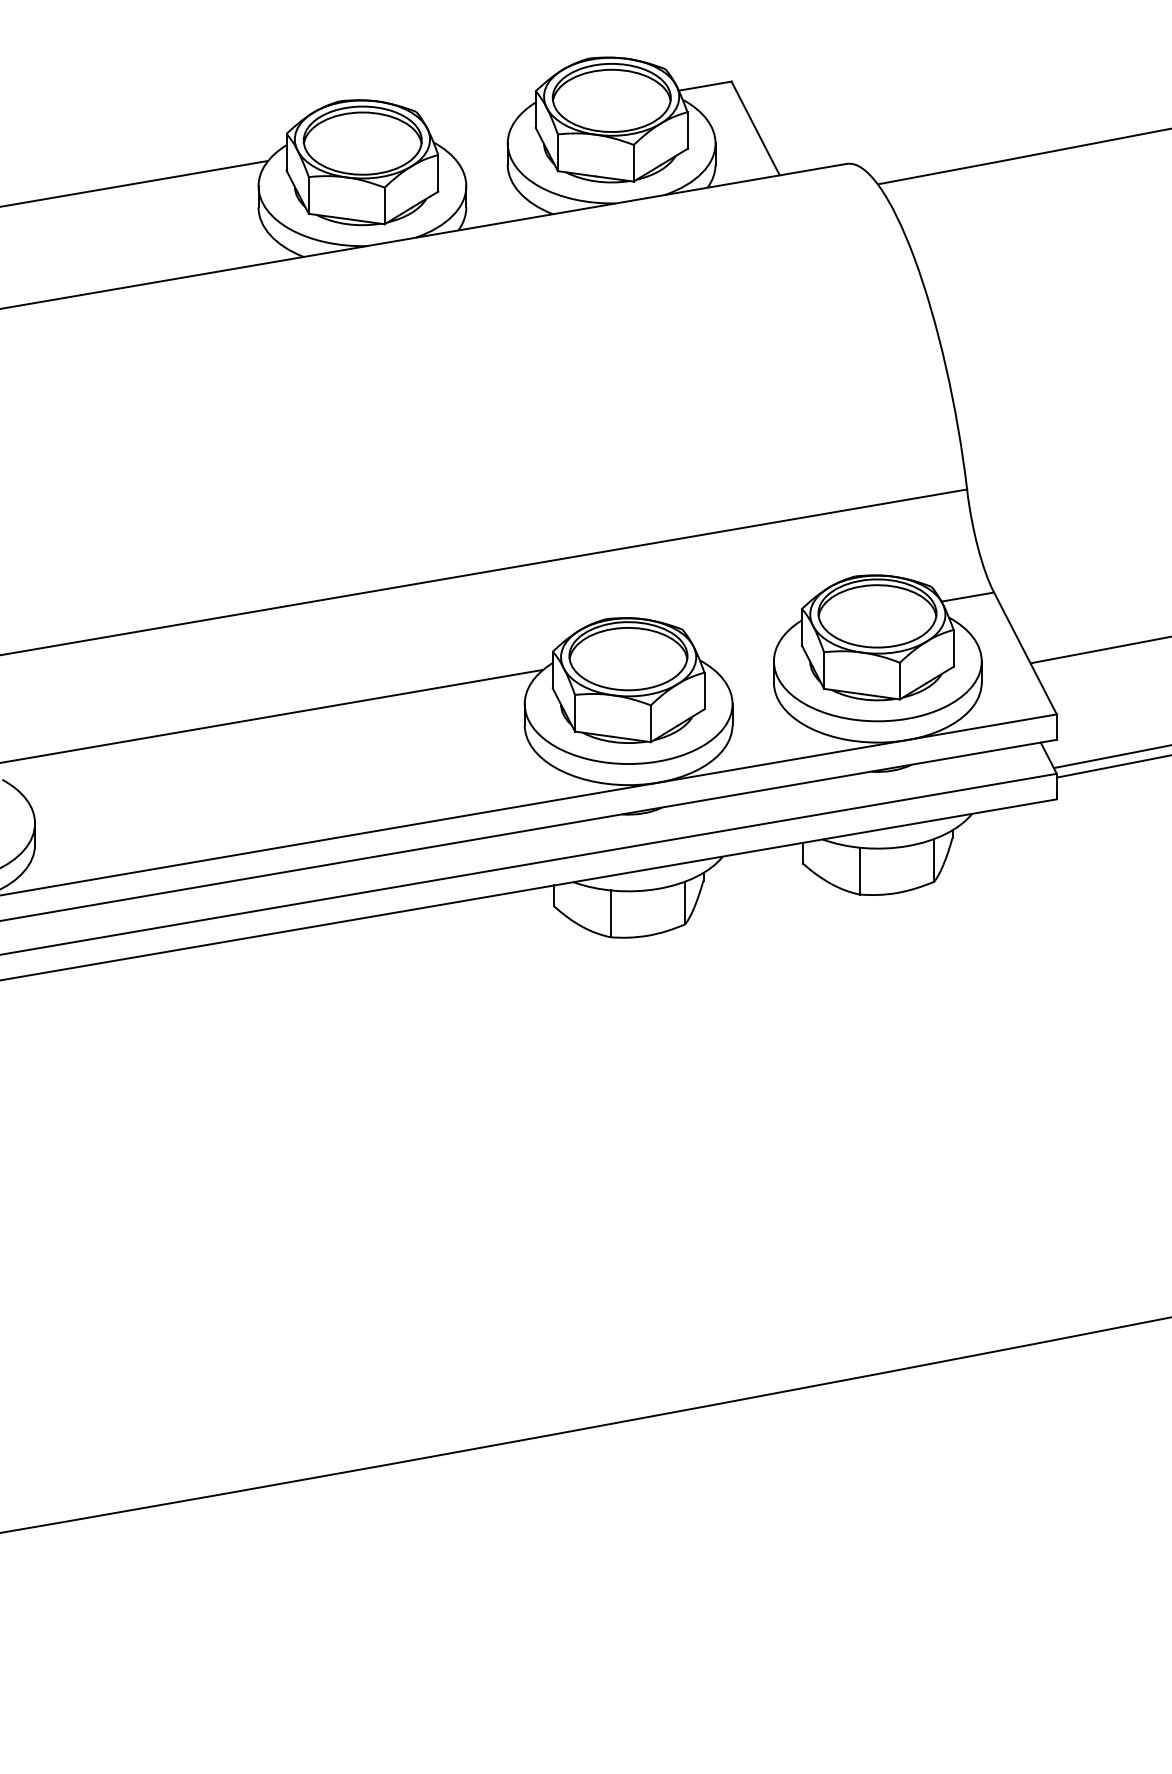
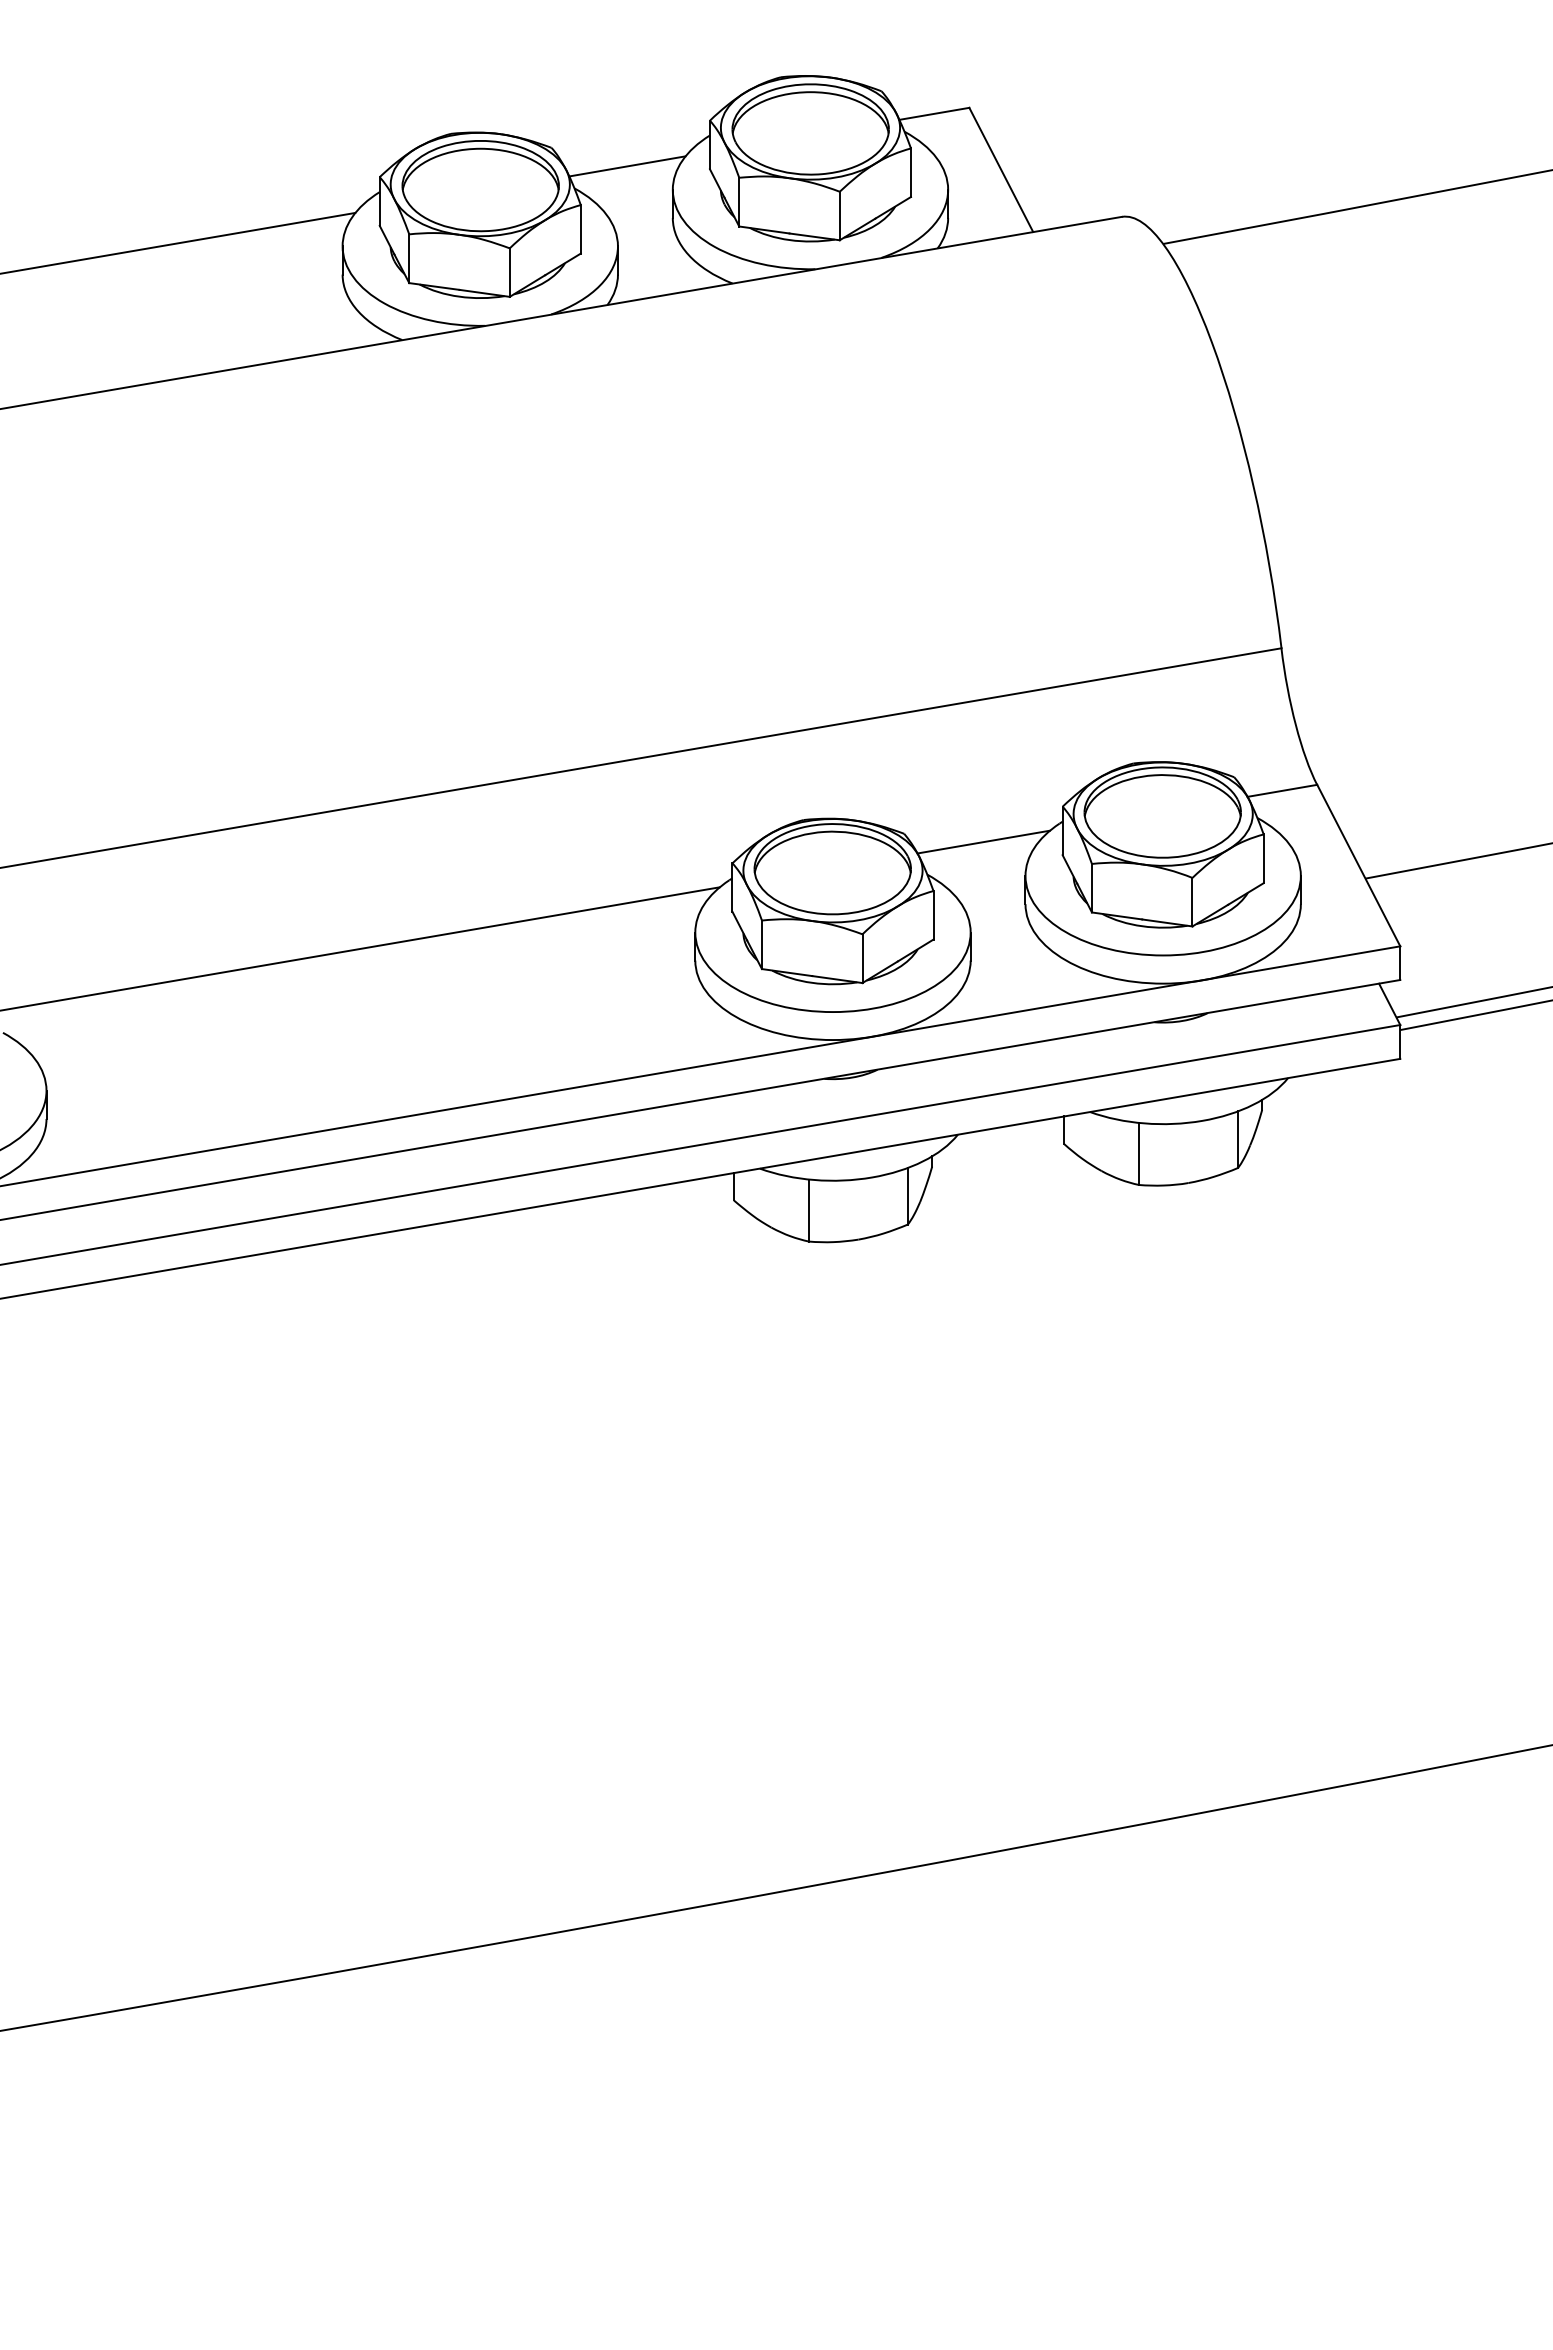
line: (473, 125) -> (627, 166), added
line: (742, 635) -> (983, 841), added

